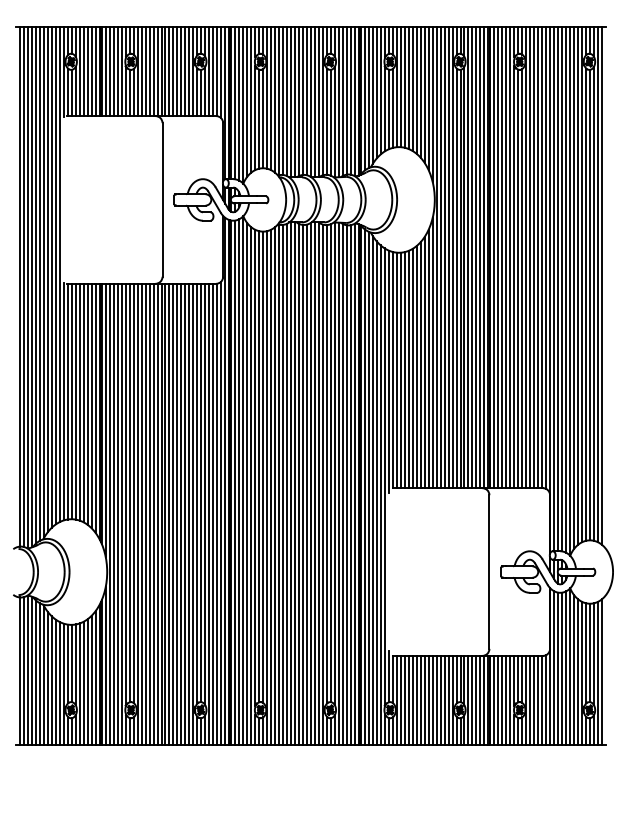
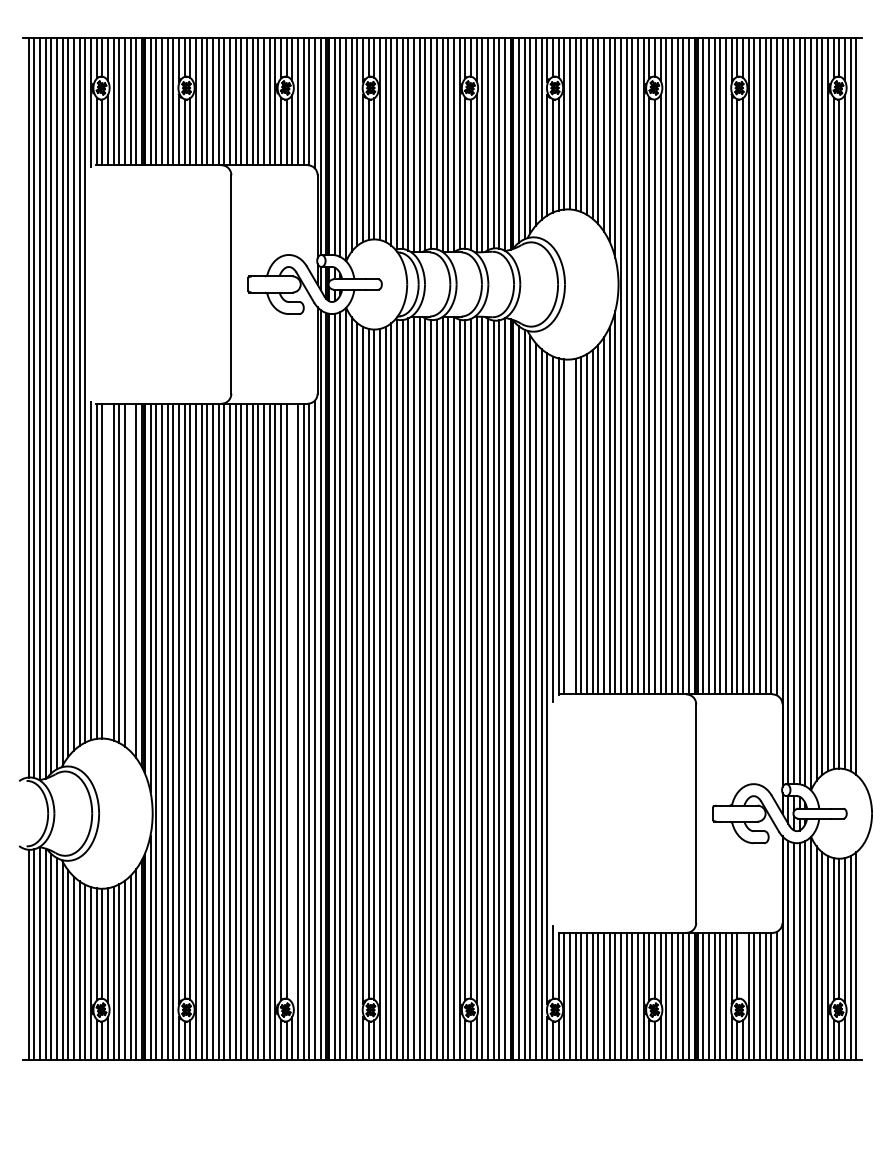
line: (401, 370) -> (570, 526), removed
line: (76, 401) -> (108, 571), removed
line: (91, 405) -> (130, 577), removed
line: (205, 494) -> (292, 703), removed
line: (521, 678) -> (742, 965), removed

